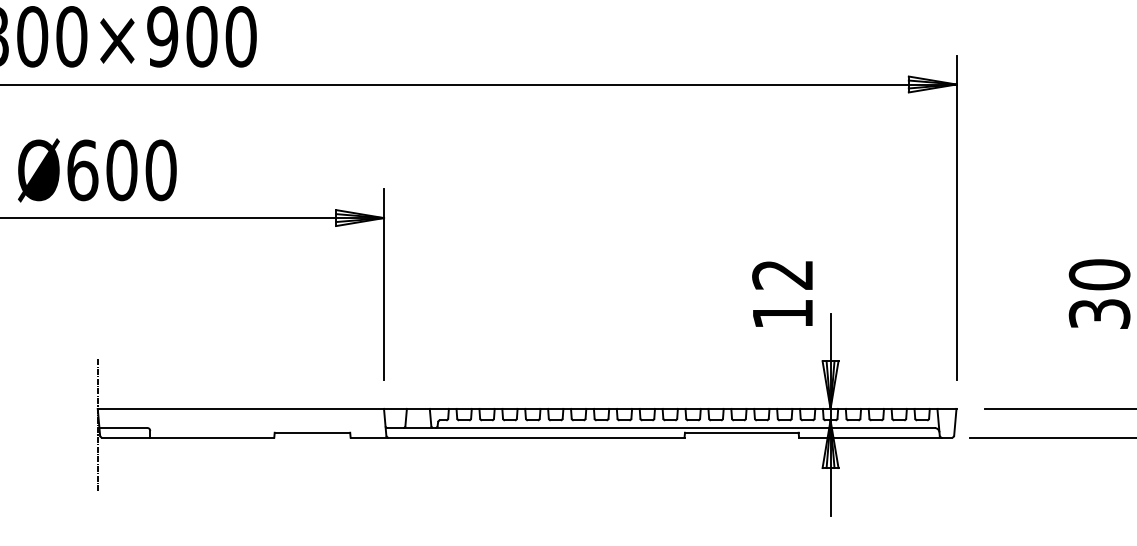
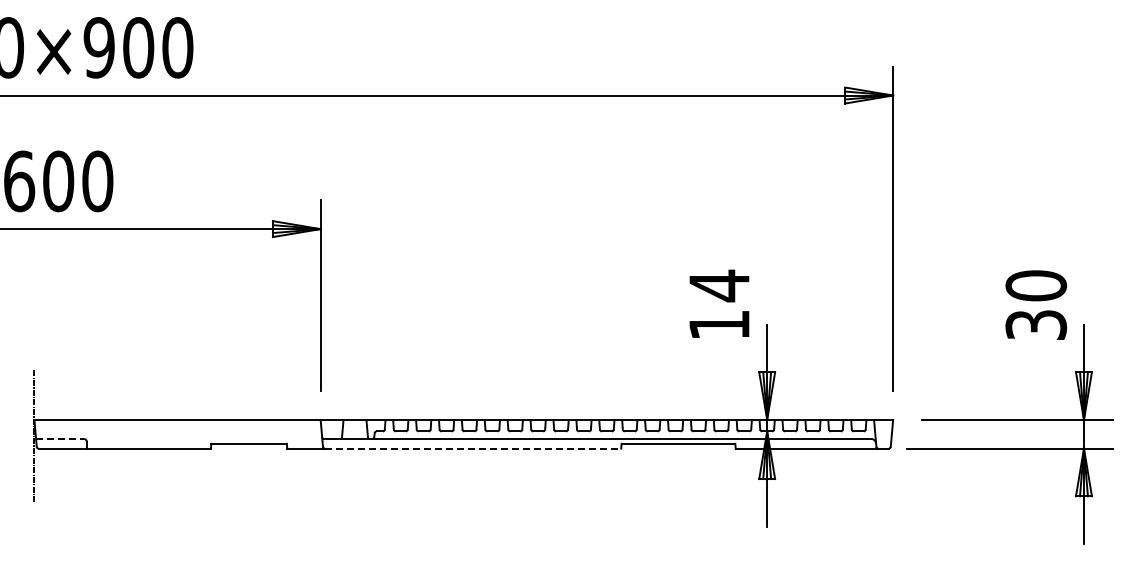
text: (781, 274) -> (718, 285), 12 -> 14
line: (123, 428) -> (60, 439), solid -> dashed
line: (536, 437) -> (473, 448), solid -> dashed

